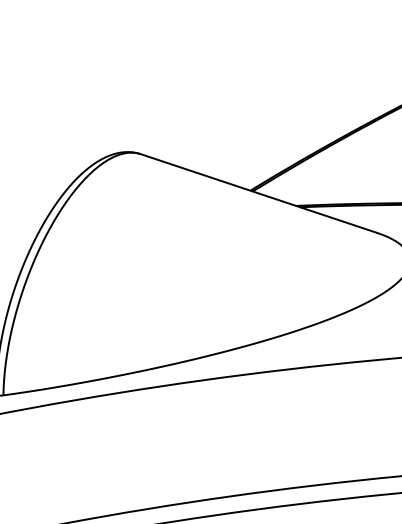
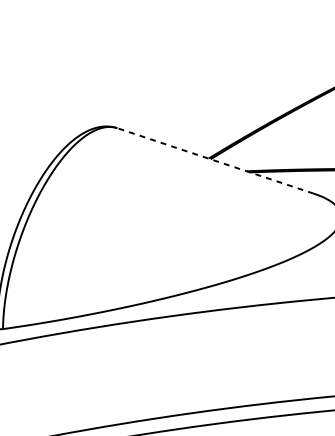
line: (258, 193) -> (215, 160), solid -> dashed

